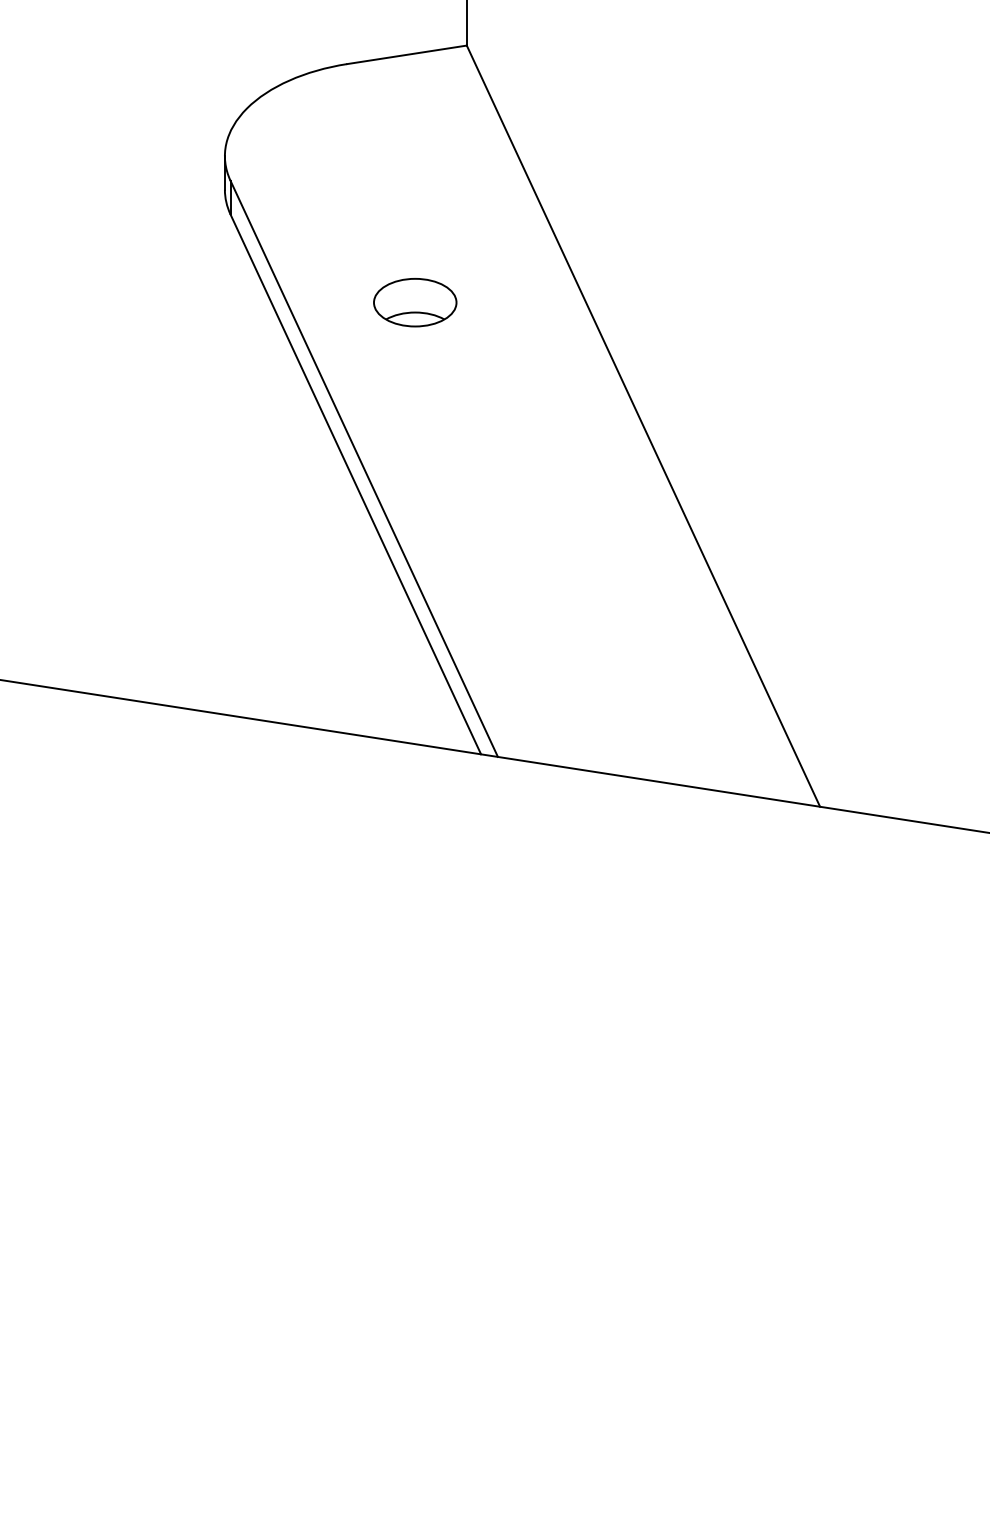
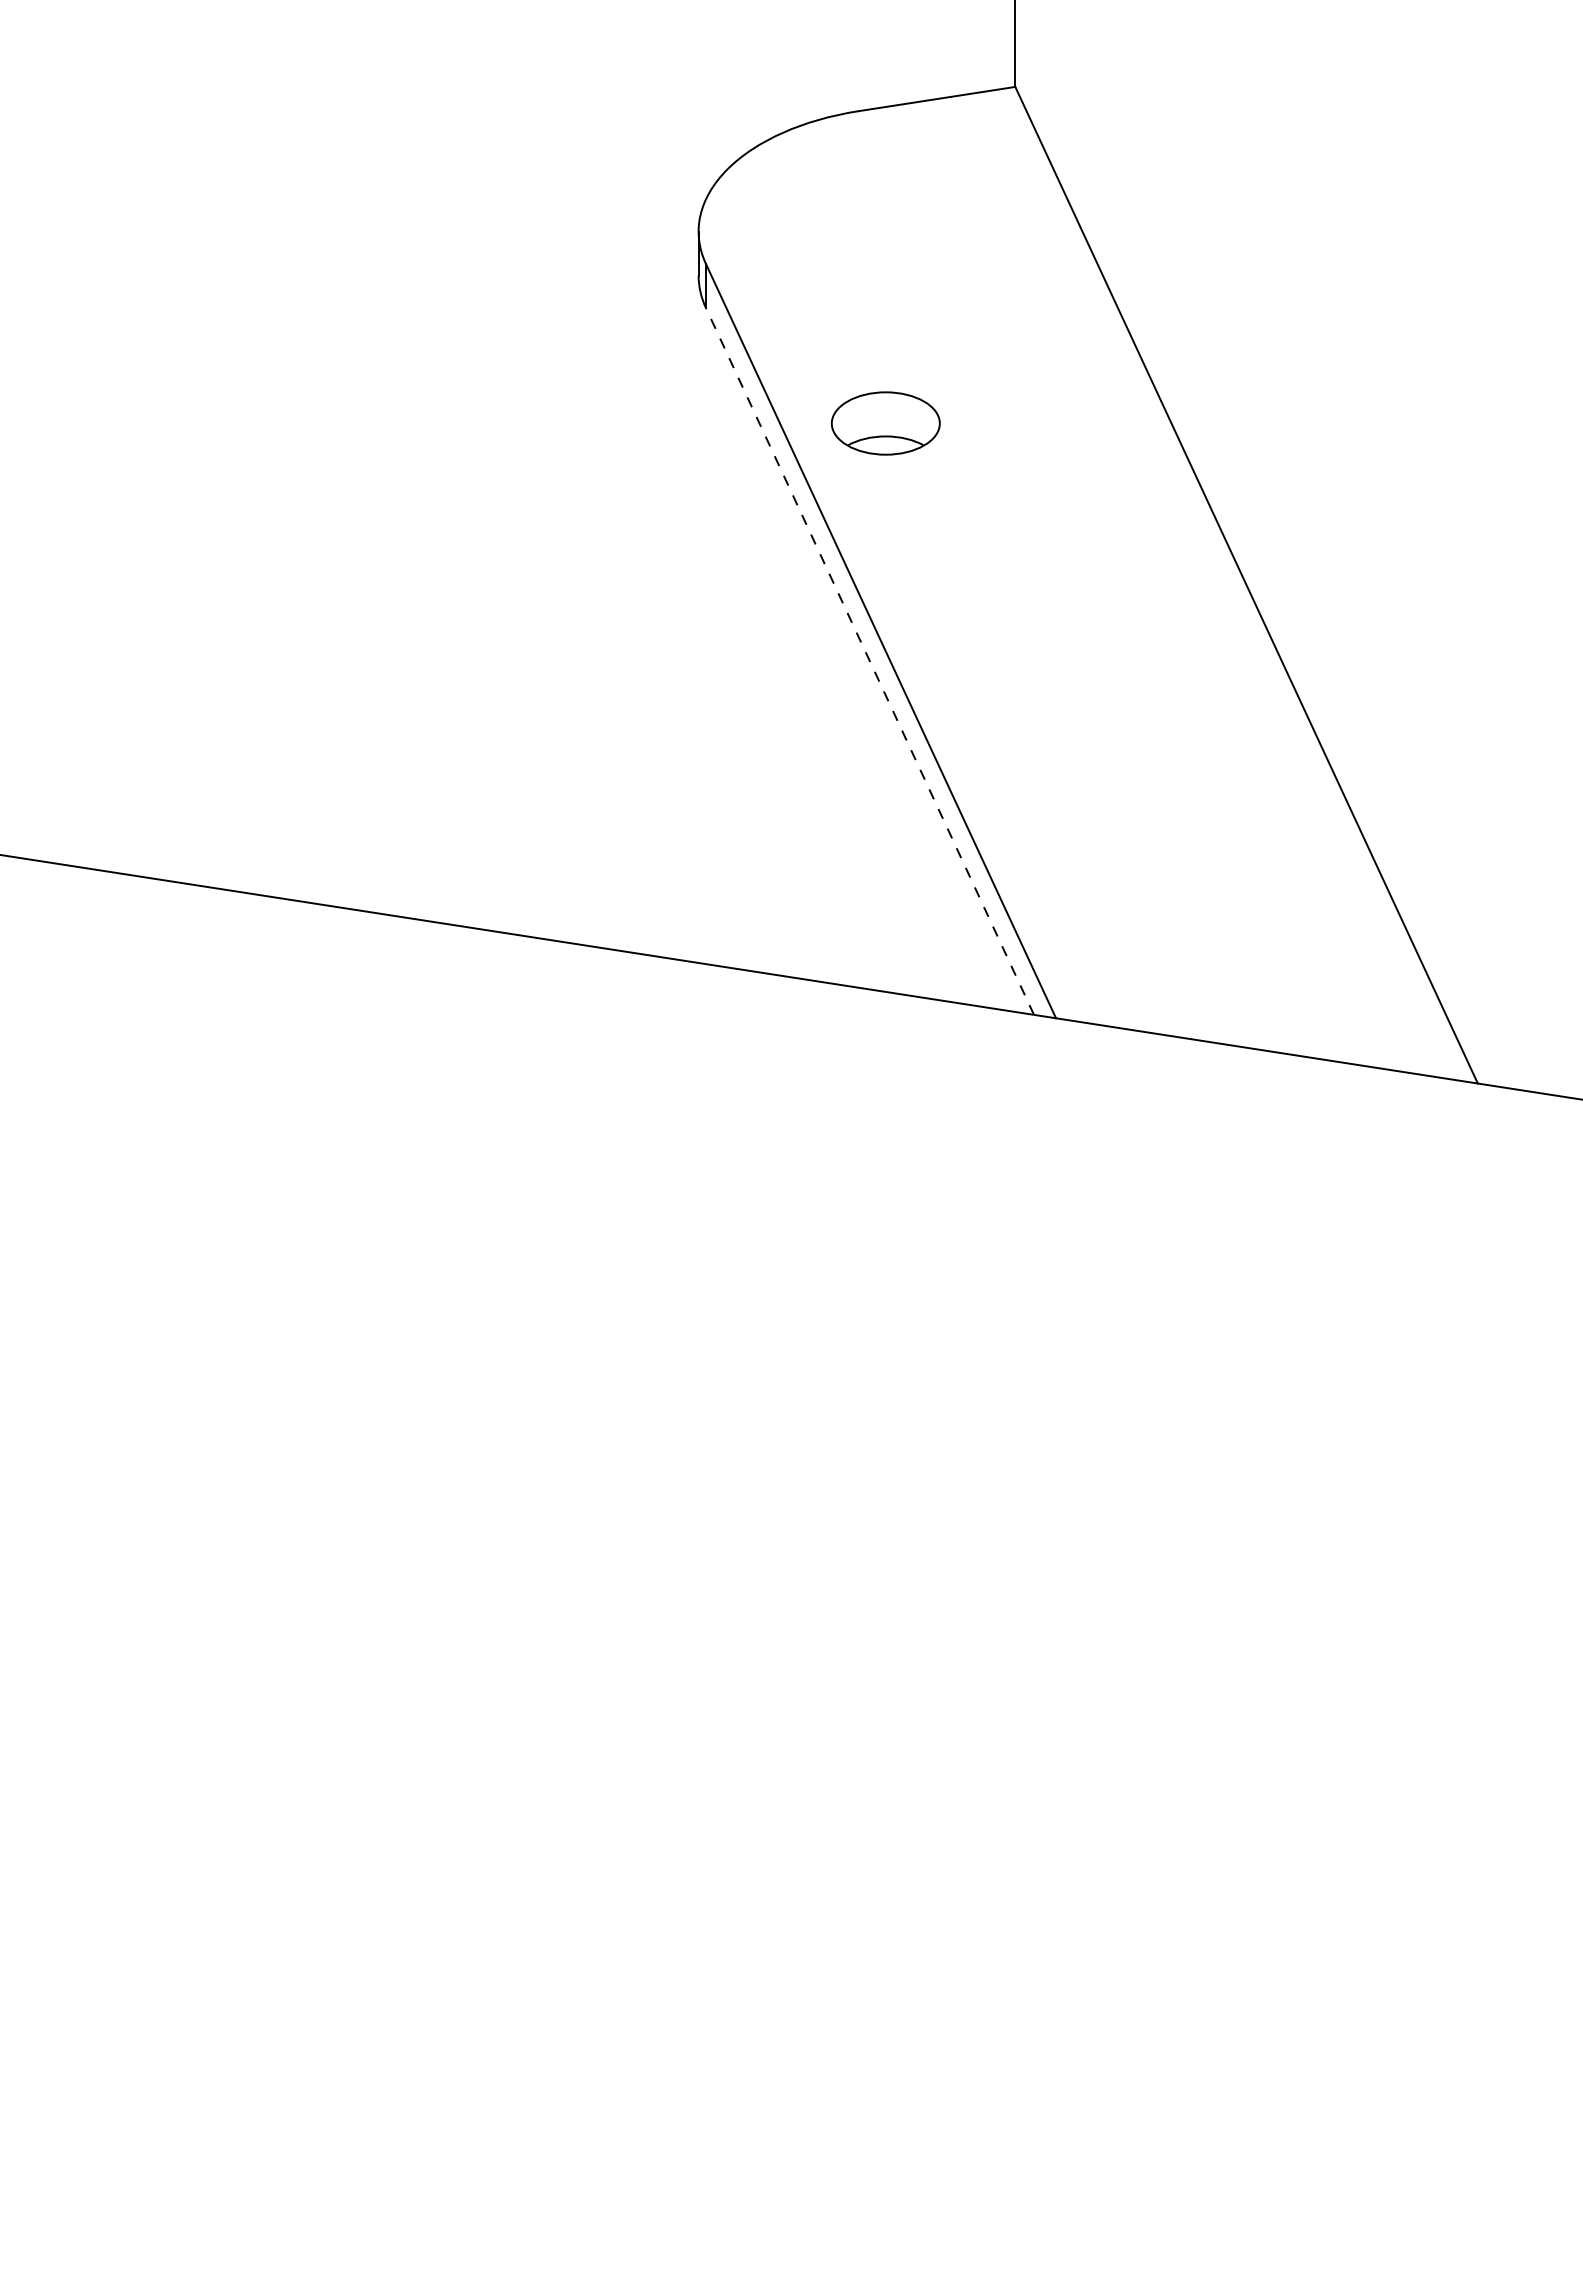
part: (415, 302) -> (885, 423), moved
line: (355, 484) -> (869, 661), solid -> dashed

